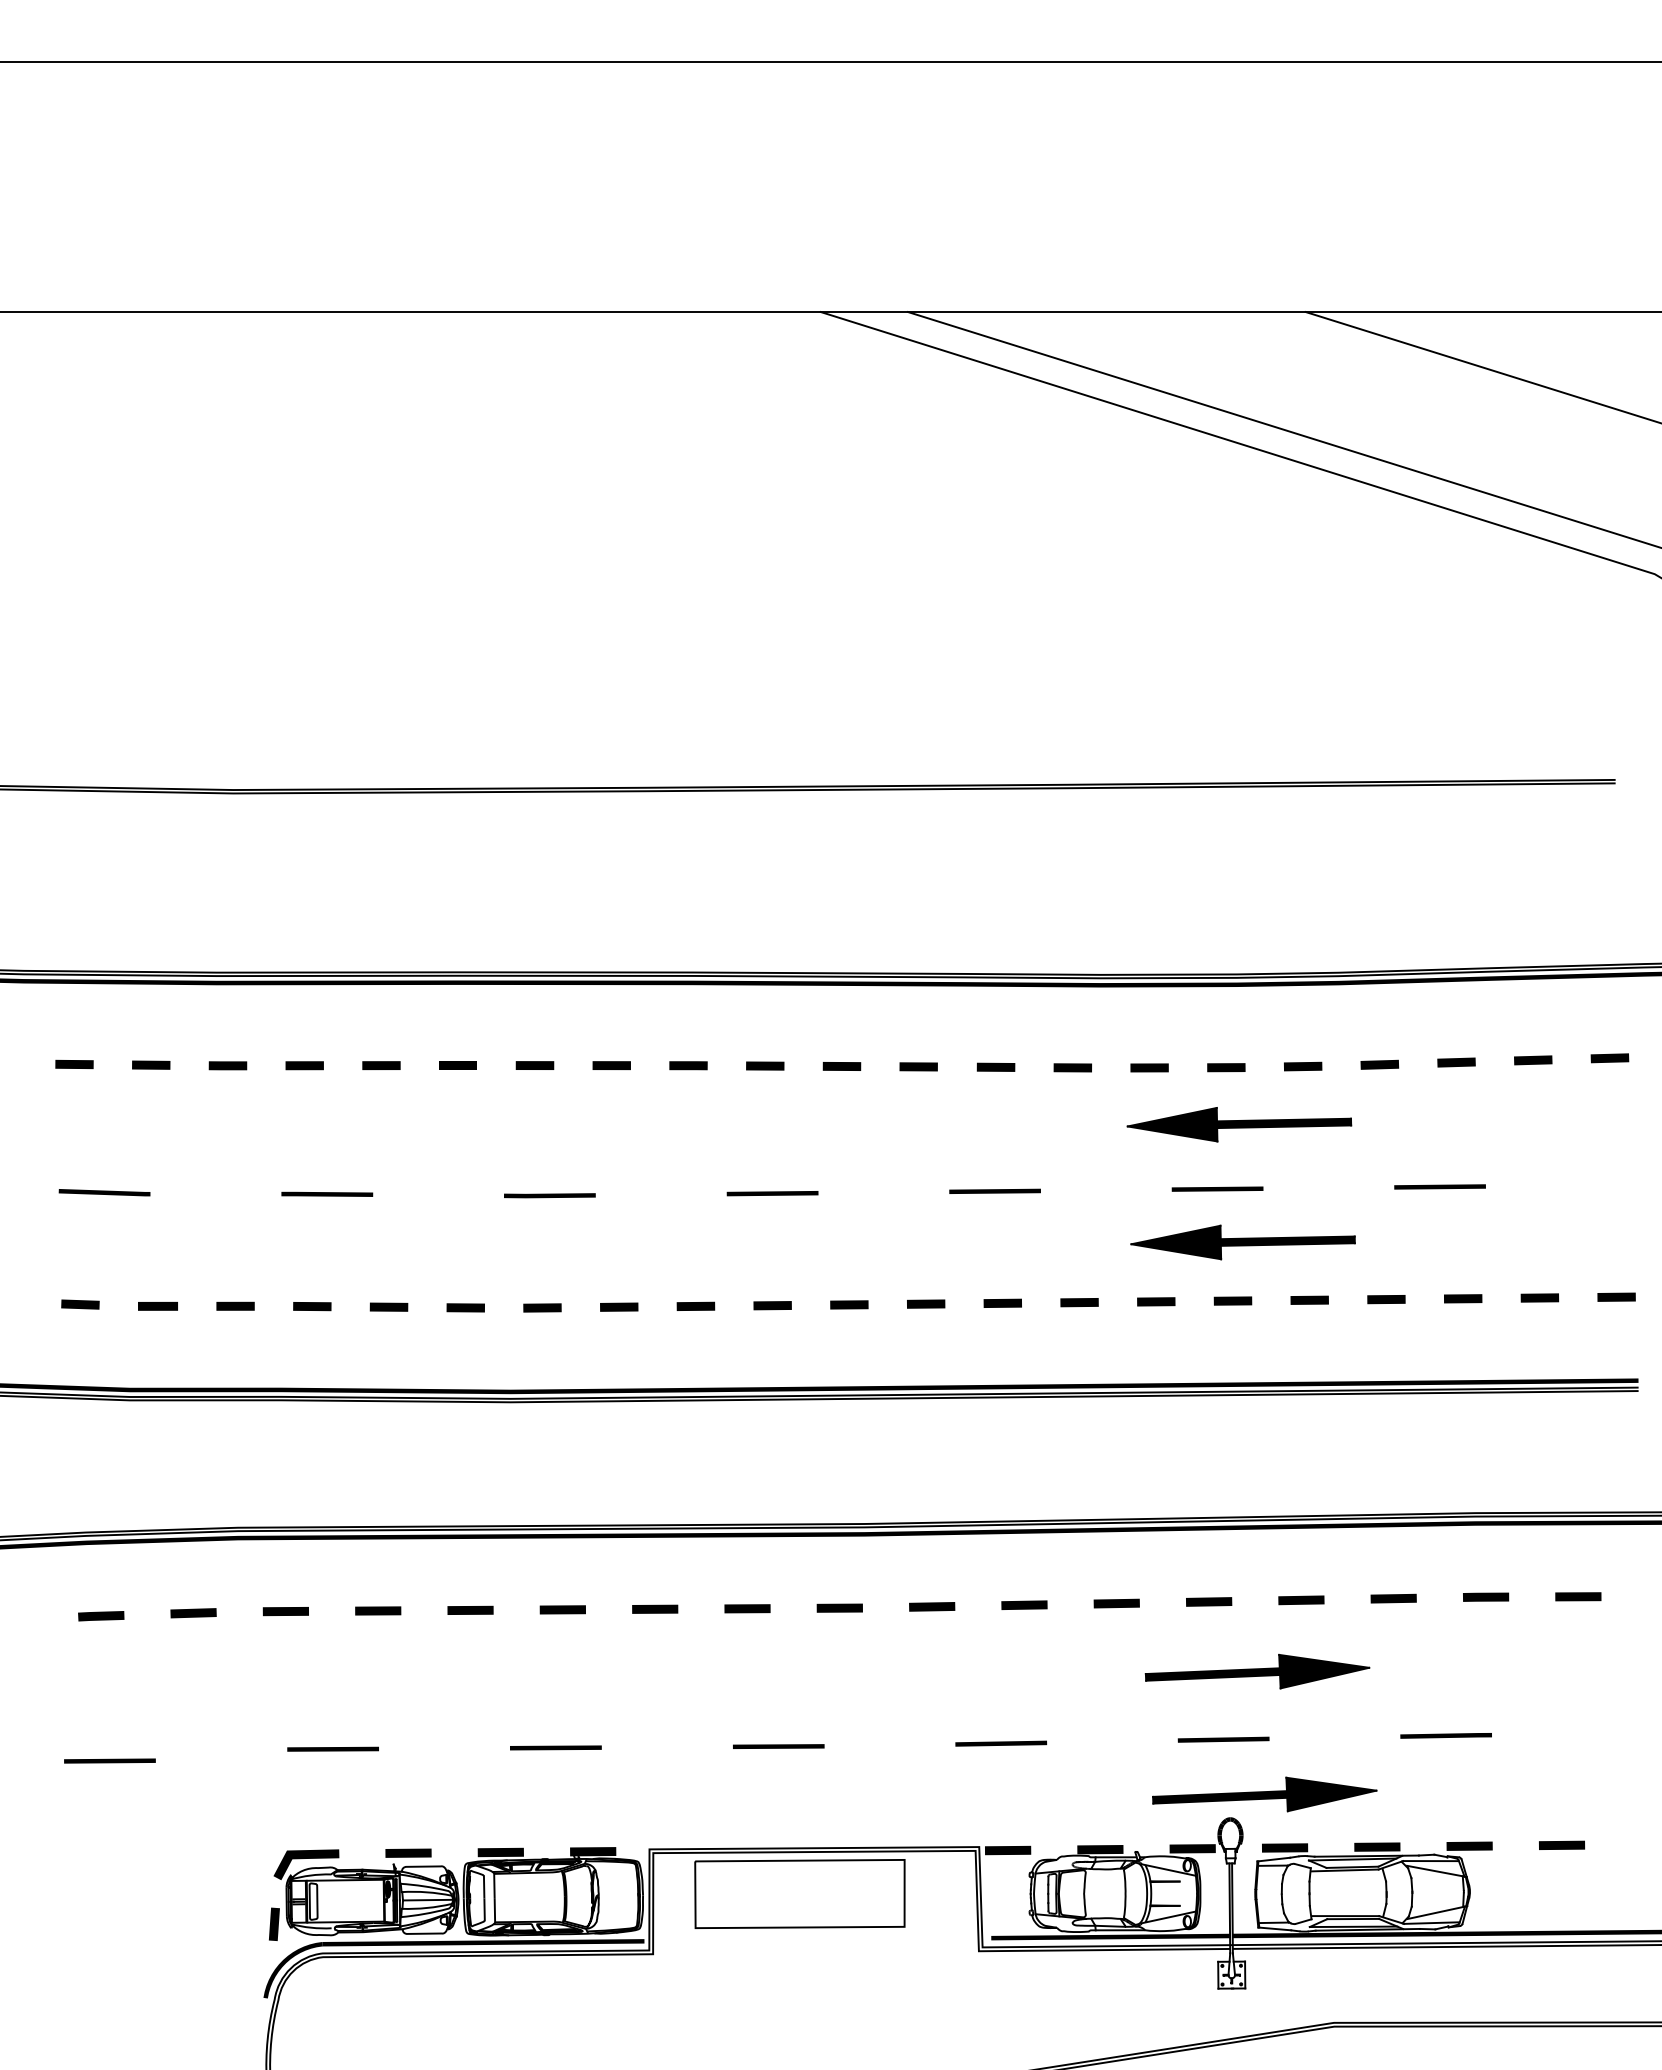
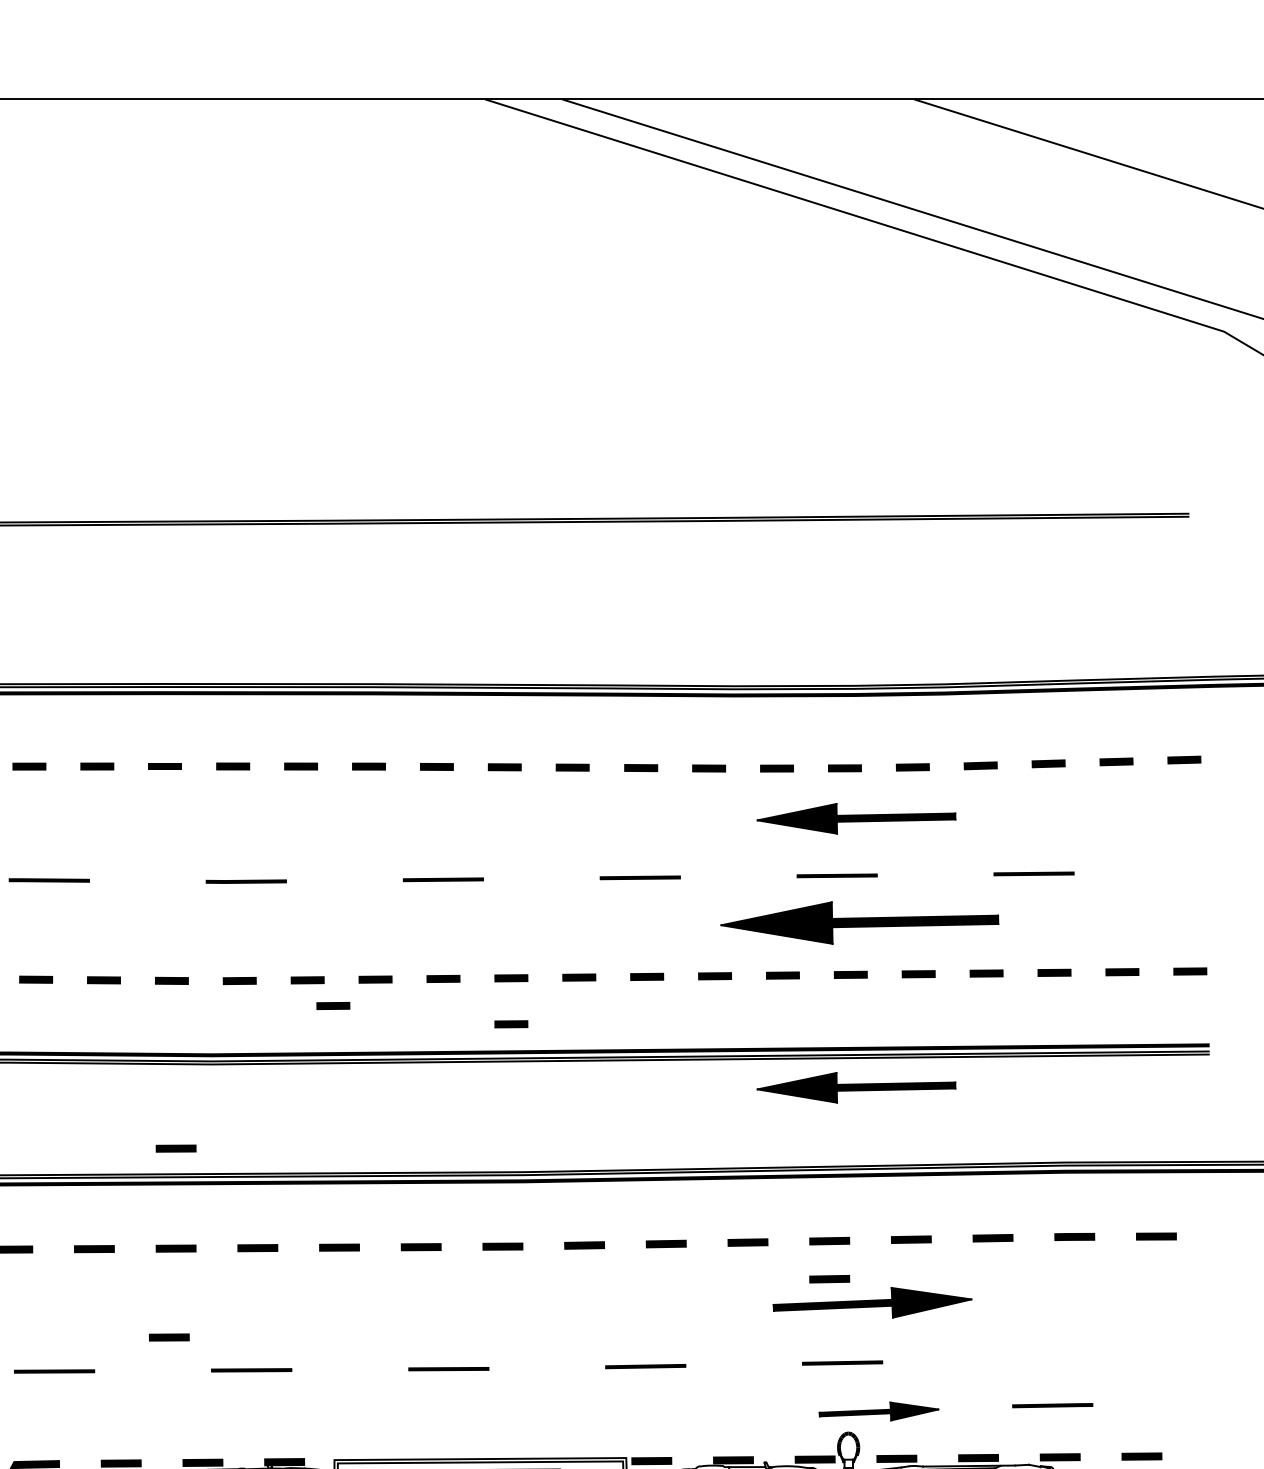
part: (1242, 1242) -> (859, 923), size x1.4
line: (648, 1335) -> (333, 1005), added
line: (849, 1356) -> (511, 1023), added
part: (1239, 1428) -> (856, 1087), added
line: (470, 1496) -> (176, 1147), added
line: (1209, 1644) -> (830, 1278), added
line: (462, 1710) -> (169, 1337), added
line: (1445, 1735) -> (1052, 1405), moved
part: (1264, 1794) -> (878, 1411), size x0.6

